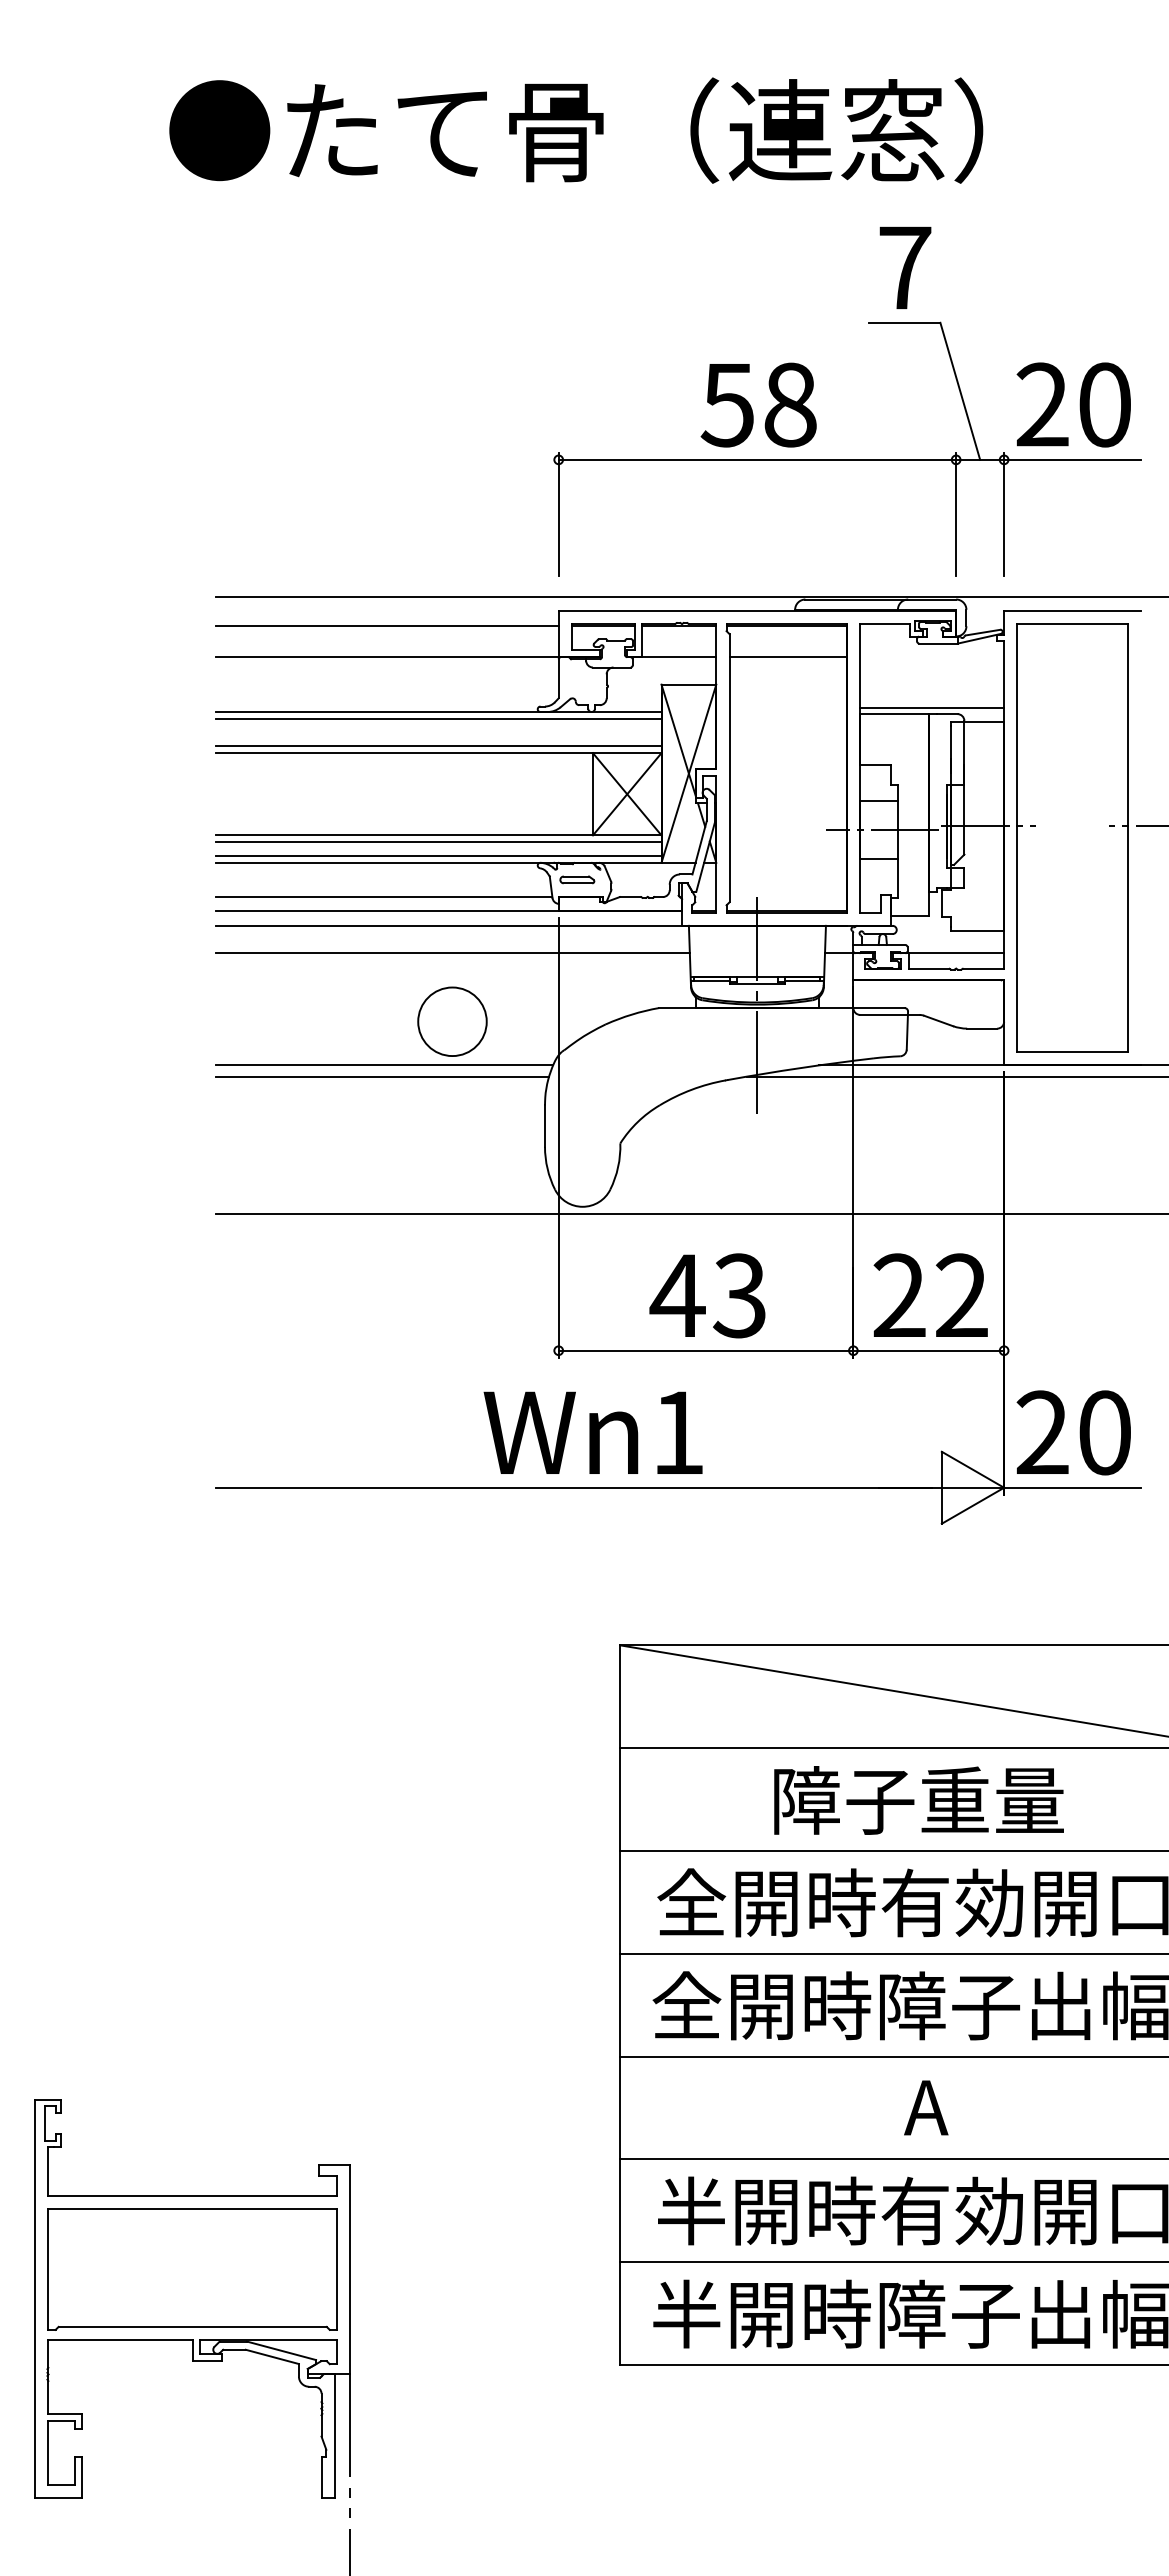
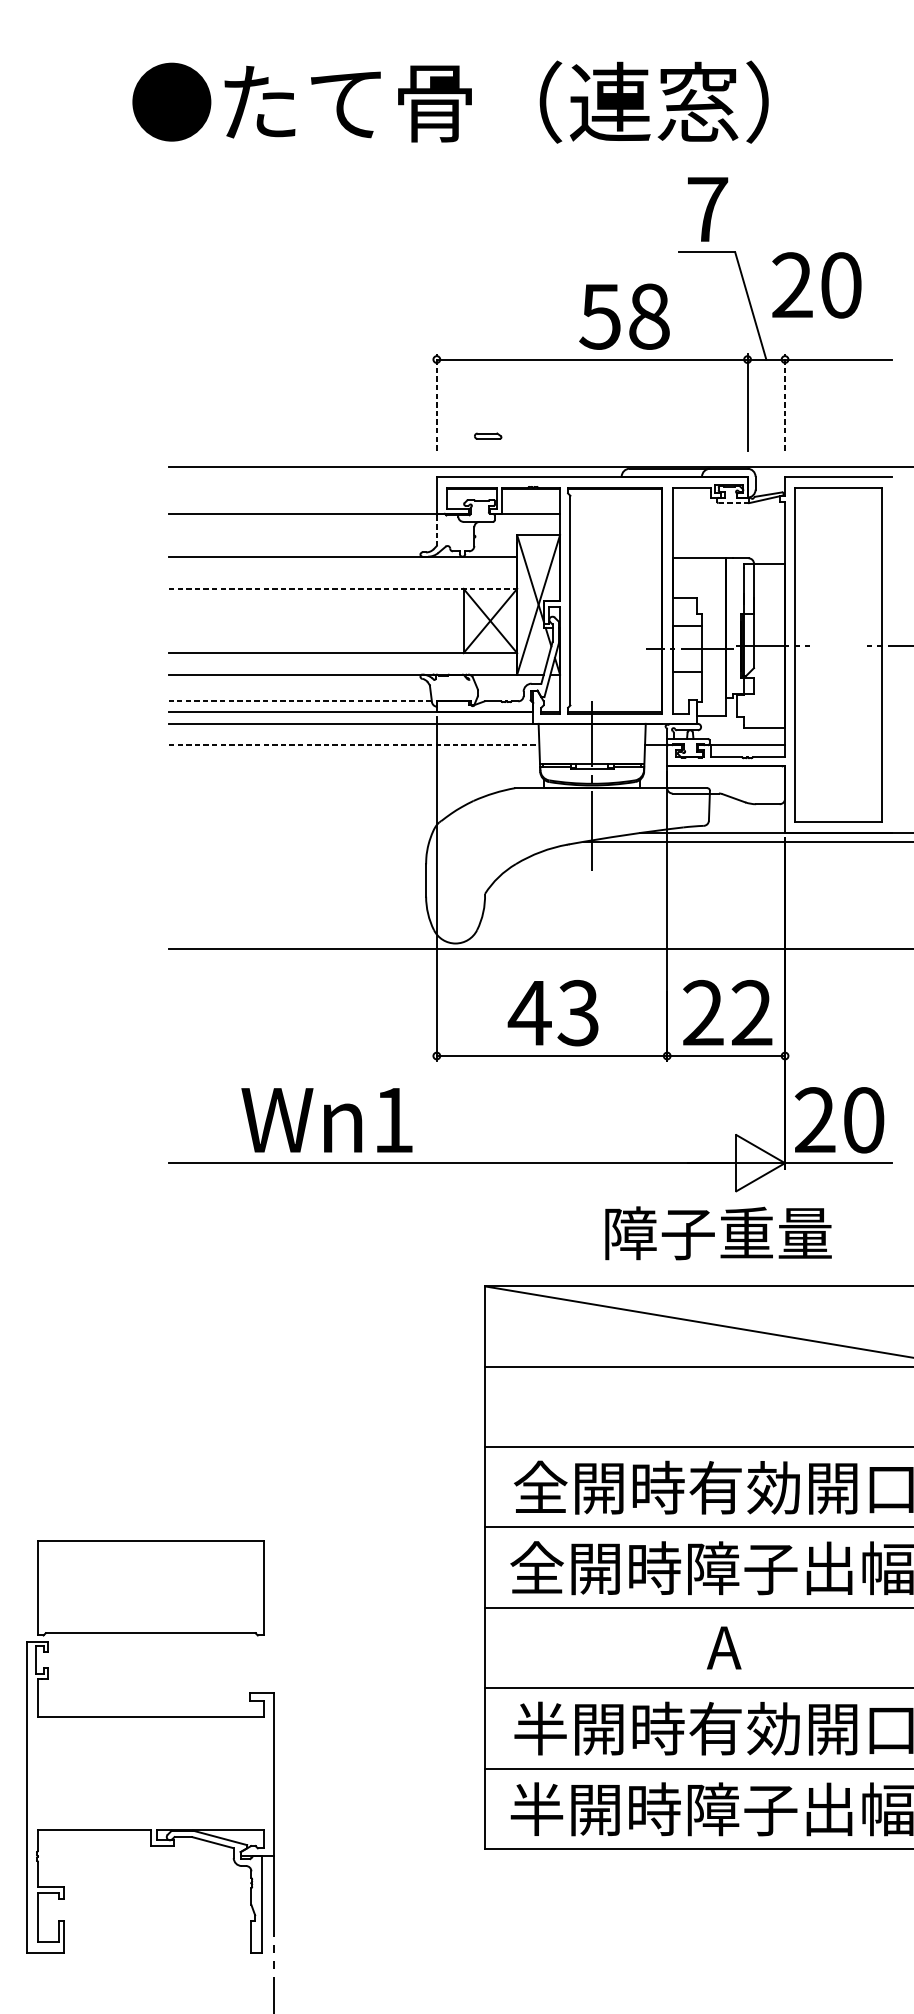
text: (758, 404) -> (624, 316), moved
text: (1073, 404) -> (816, 285), moved
line: (558, 514) -> (436, 402), solid -> dashed
line: (1004, 514) -> (785, 402), solid -> dashed
line: (387, 625) -> (302, 489), removed
line: (938, 643) -> (733, 503), solid -> dashed
line: (788, 657) -> (616, 514), removed
line: (558, 678) -> (436, 530), solid -> dashed
line: (932, 707) -> (729, 553), removed
line: (438, 718) -> (342, 561), removed
line: (438, 746) -> (342, 583), removed
line: (438, 753) -> (342, 589), solid -> dashed
line: (438, 842) -> (342, 658), removed
line: (438, 855) -> (342, 668), removed
part: (577, 879) -> (488, 435), moved
line: (383, 897) -> (299, 701), solid -> dashed
line: (452, 953) -> (353, 745), solid -> dashed
circle: (452, 1021) -> (353, 798), removed
line: (384, 1065) -> (300, 833), removed
line: (382, 1076) -> (299, 841), removed
text: (592, 1432) -> (326, 1119), moved
text: (918, 1800) -> (718, 1233), moved
part: (192, 2269) -> (150, 1588), moved

